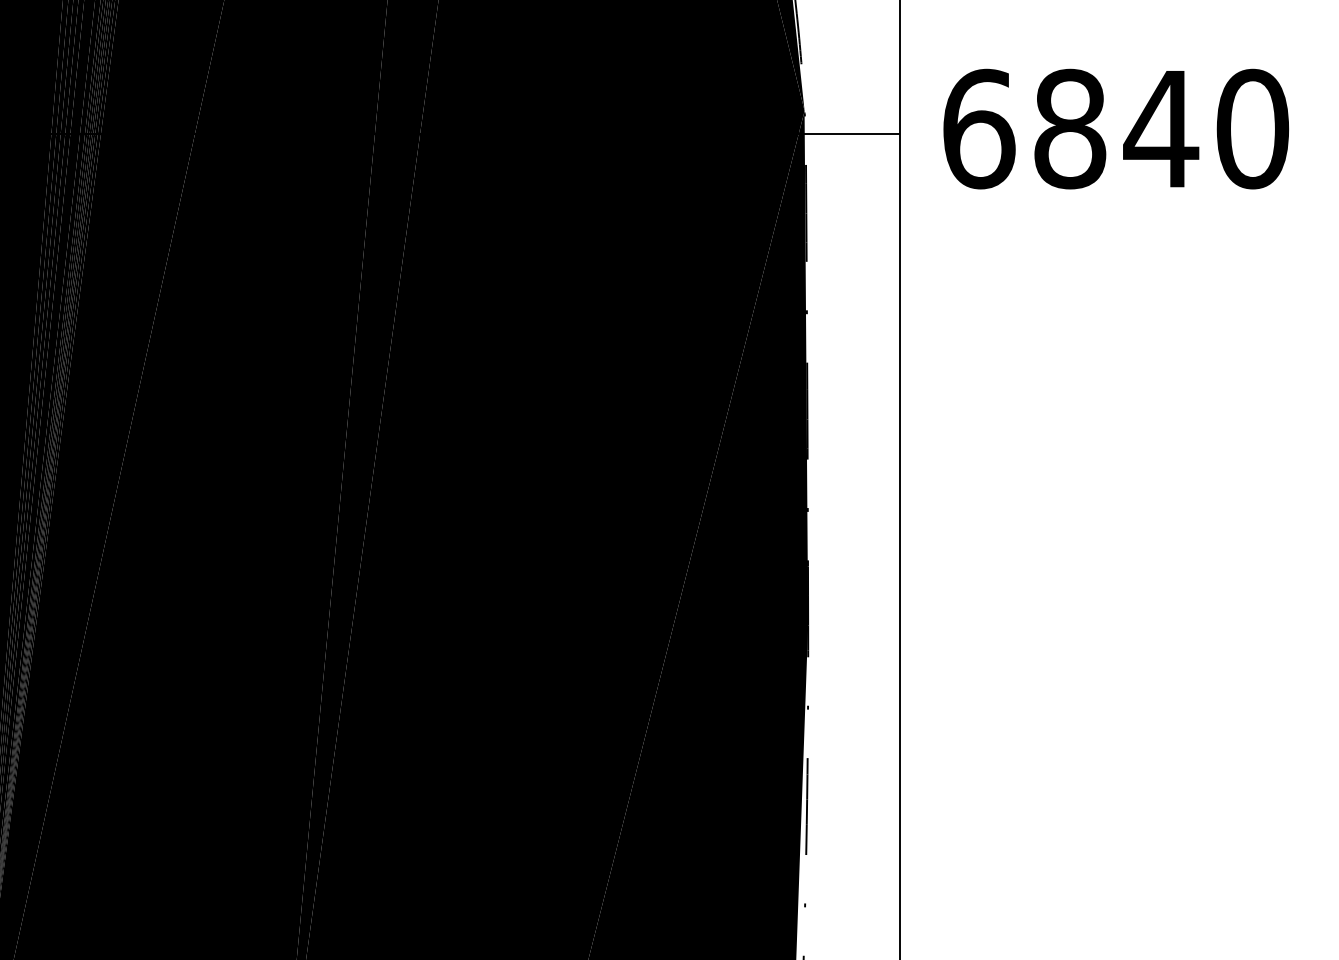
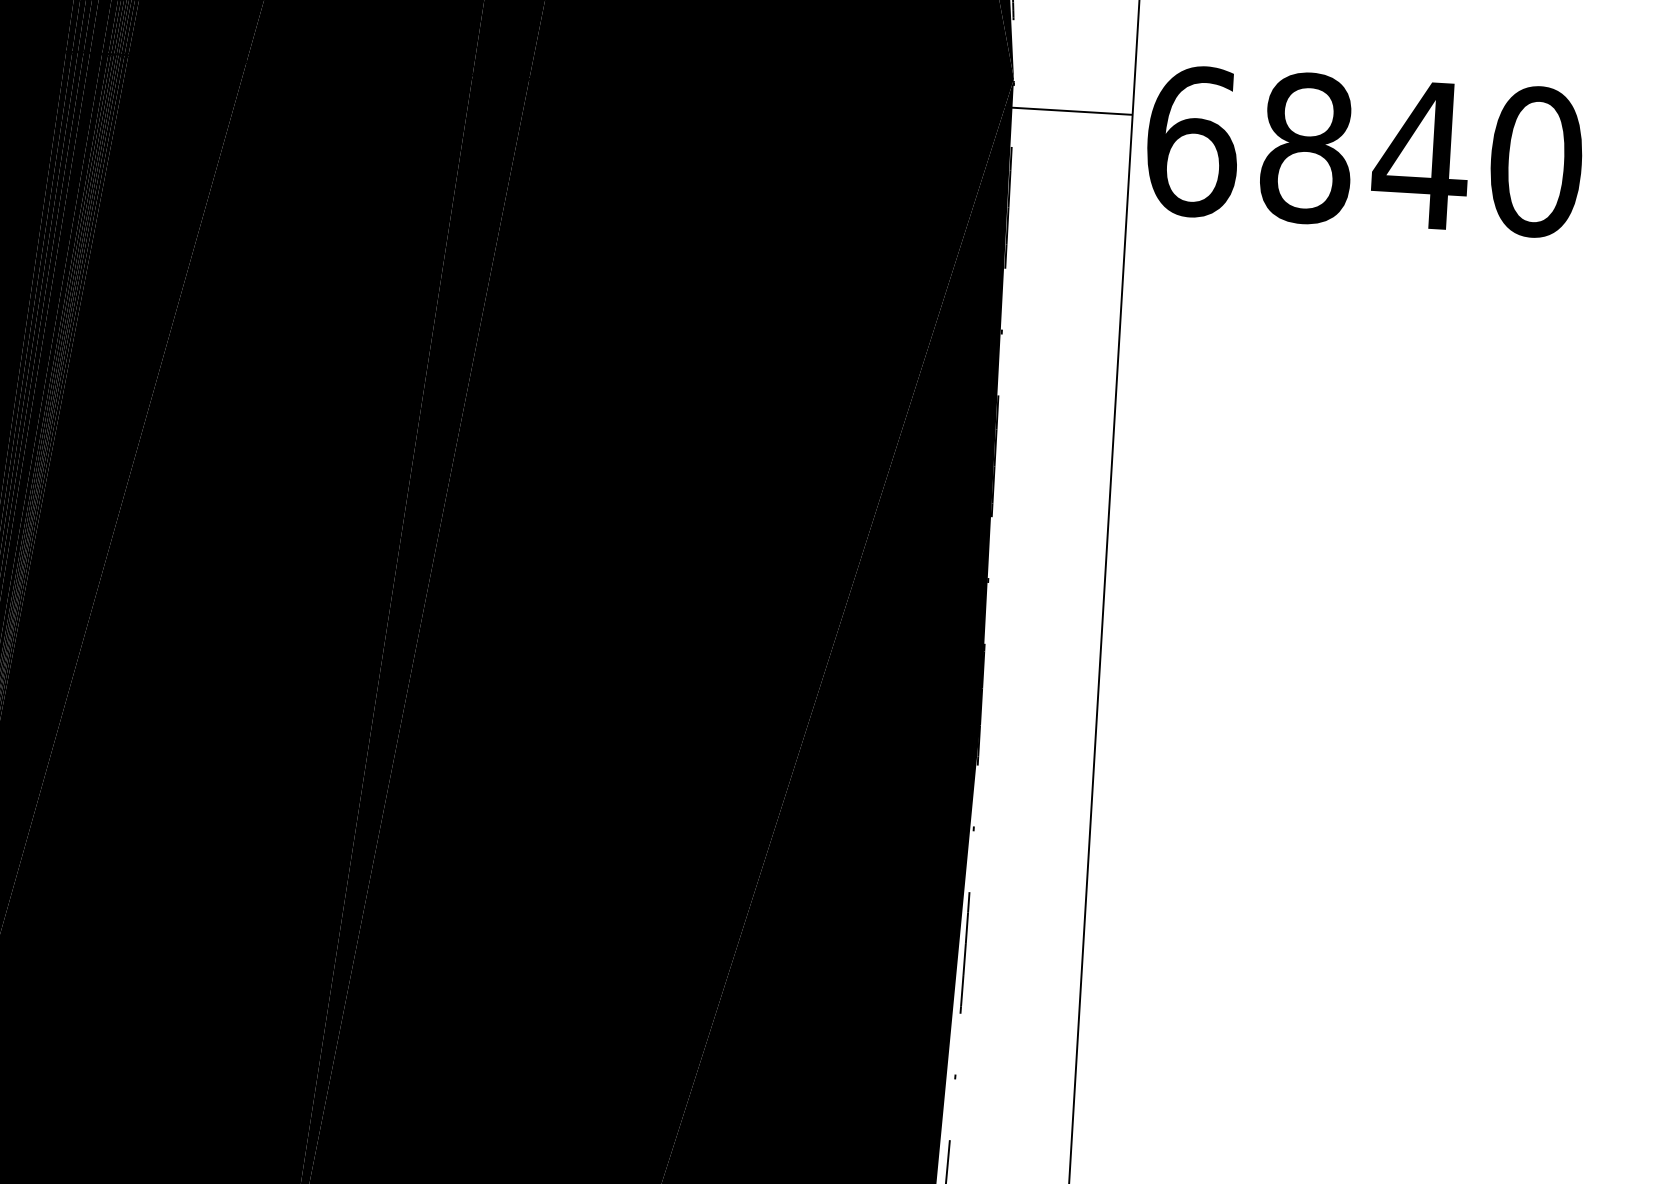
text: (1116, 128) -> (1365, 151), moved

